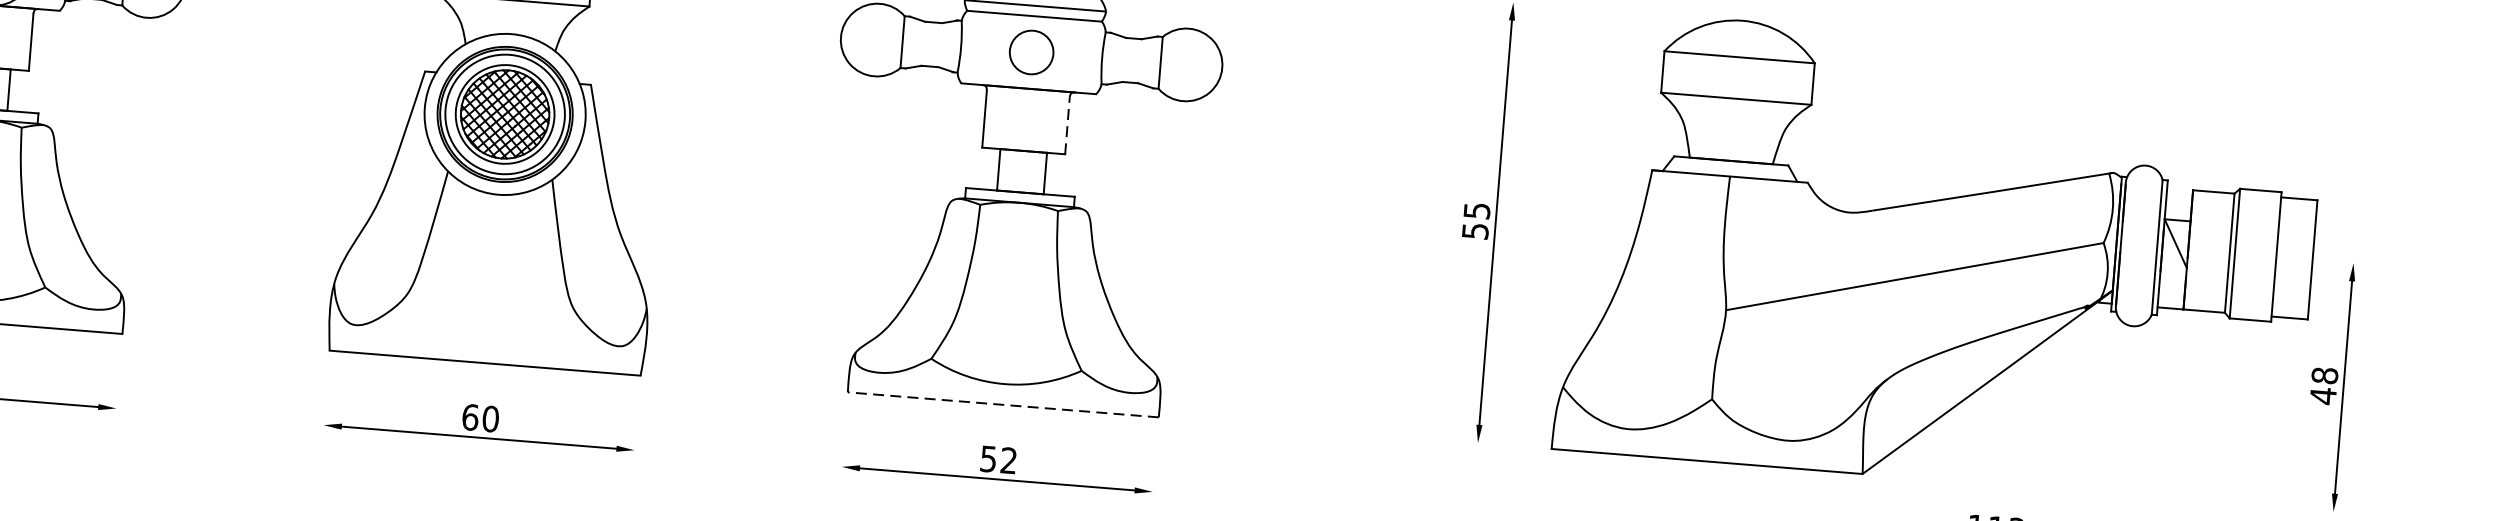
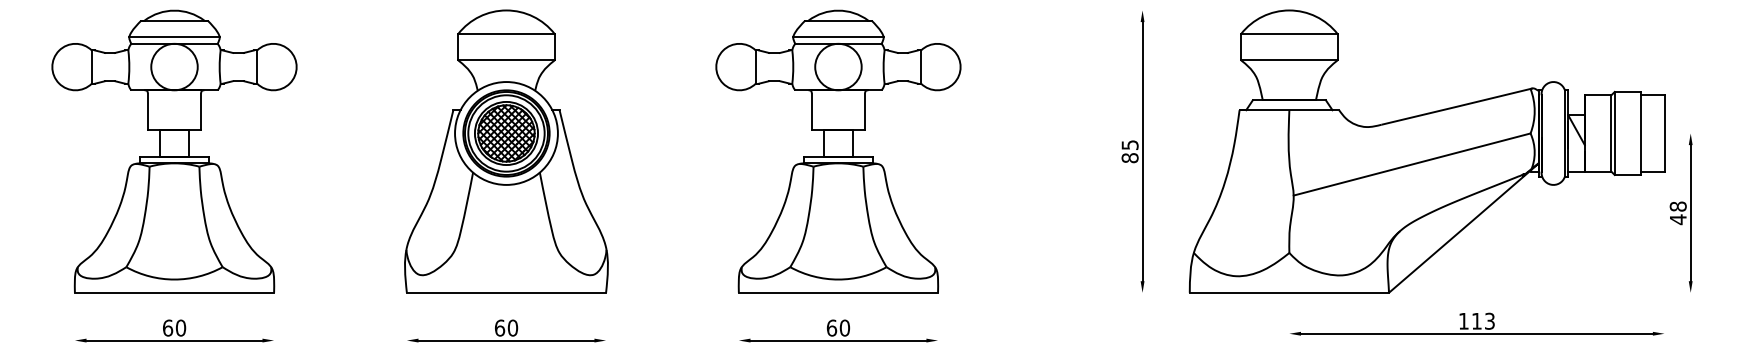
circle: (1031, 51) -> (838, 66), size x1.67
line: (1068, 125) -> (865, 111), dashed -> solid
text: (1474, 231) -> (1129, 158), 55 -> 85
line: (1003, 404) -> (838, 292), dashed -> solid
text: (999, 458) -> (838, 327), 52 -> 60

